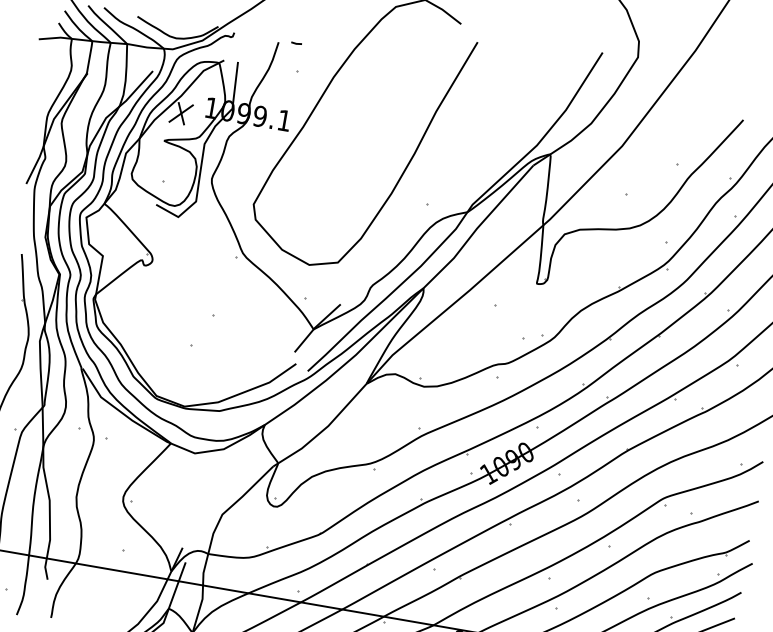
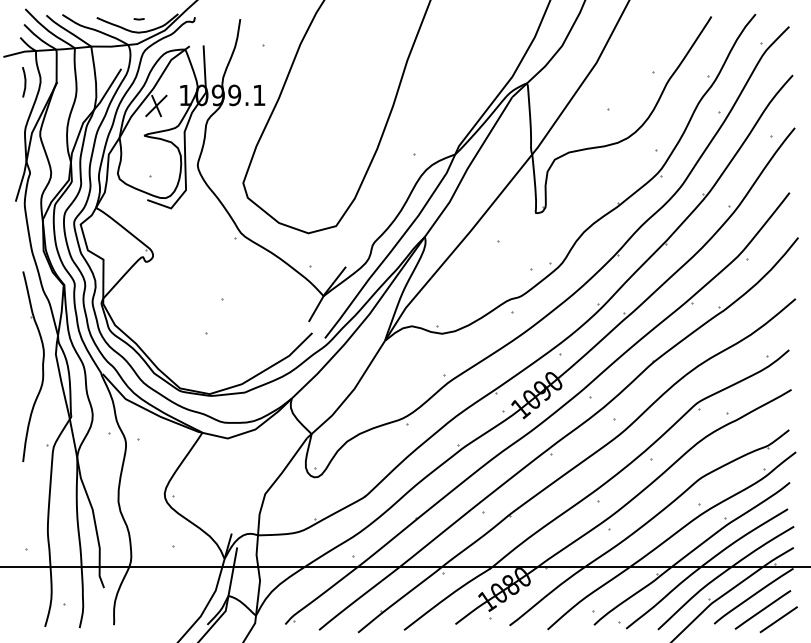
line: (295, 43) -> (138, 19), moved
line: (55, 68) -> (24, 82), added

